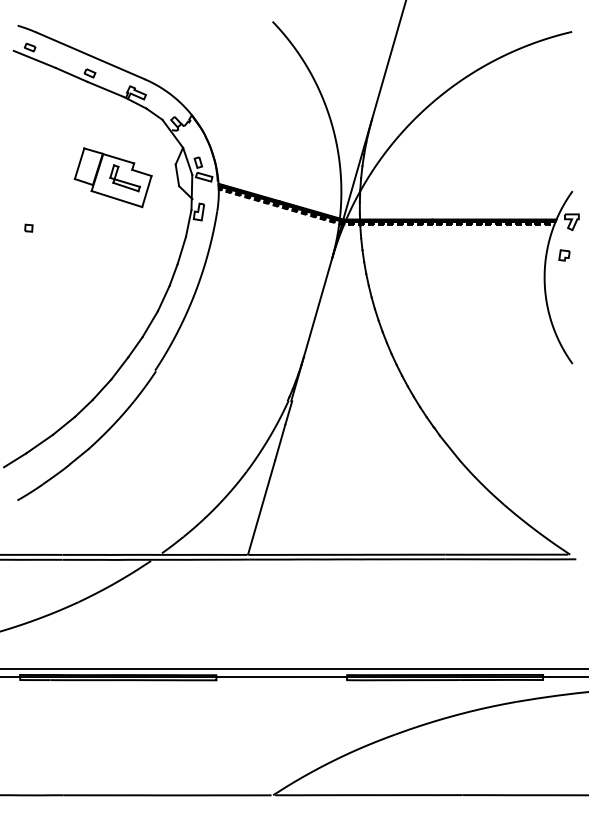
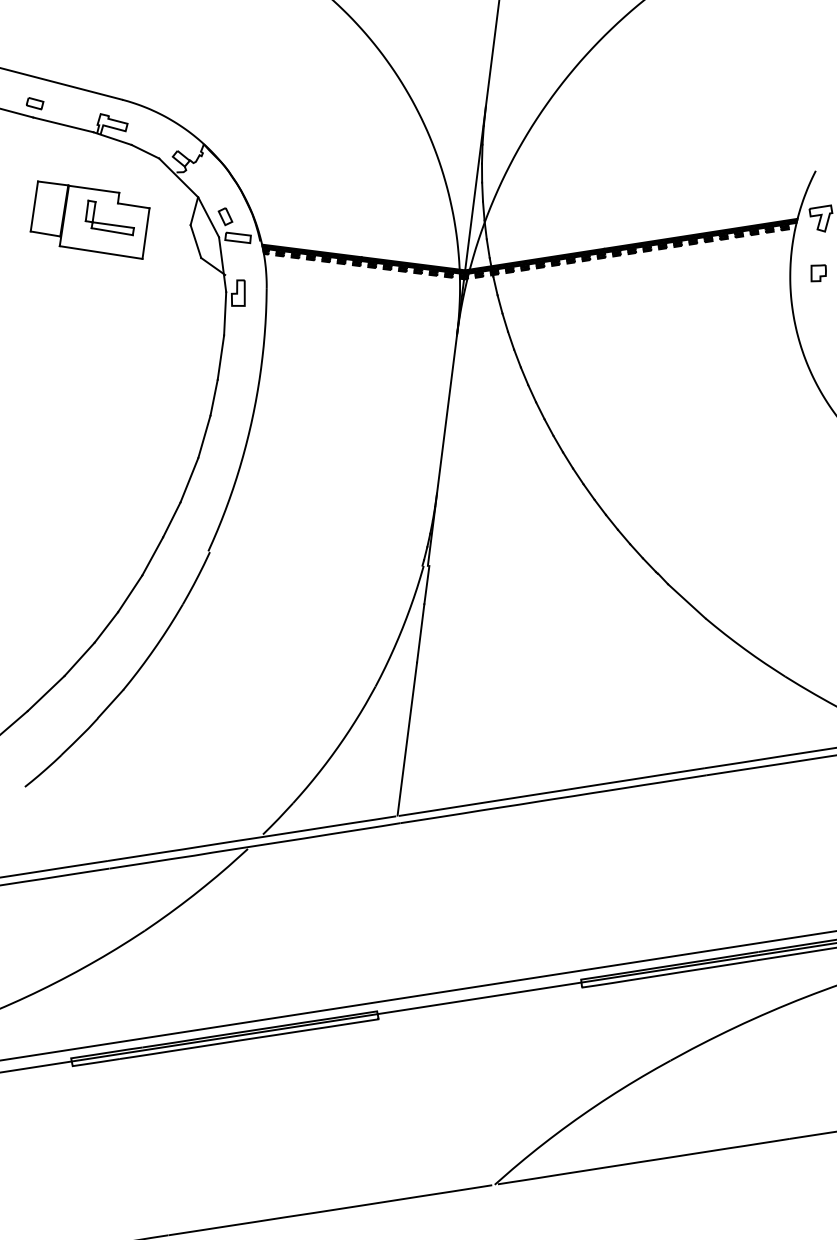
part: (112, 177) -> (88, 220), moved

